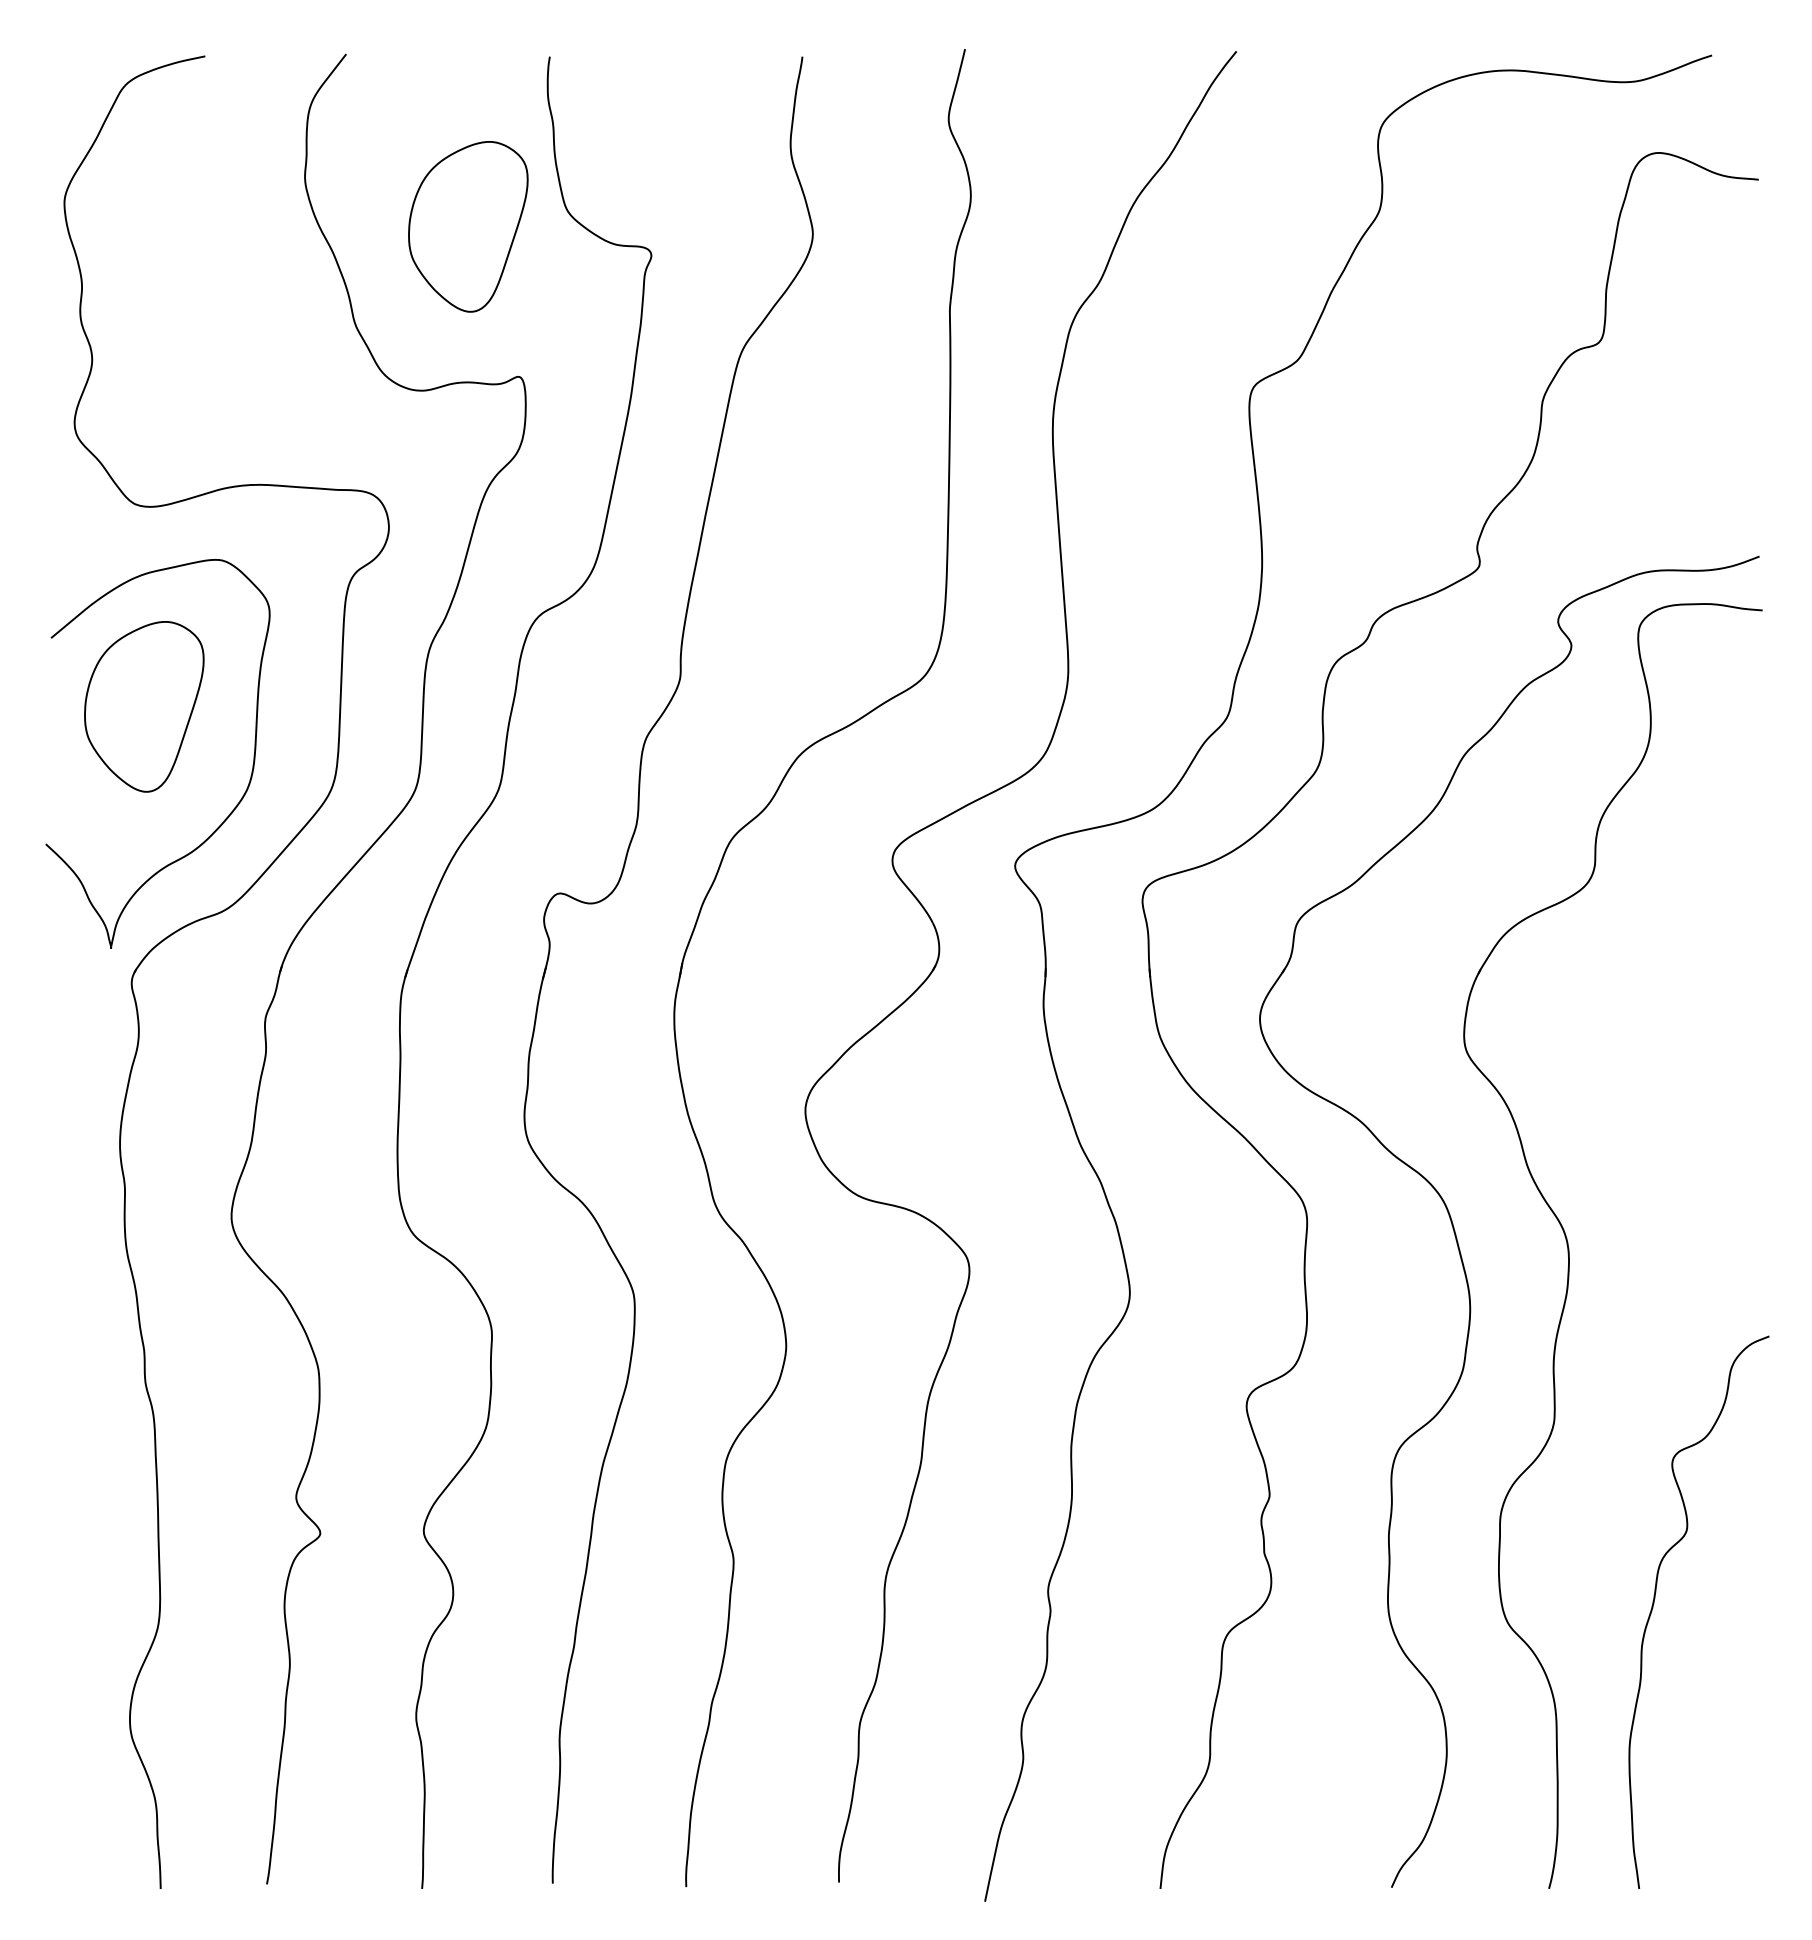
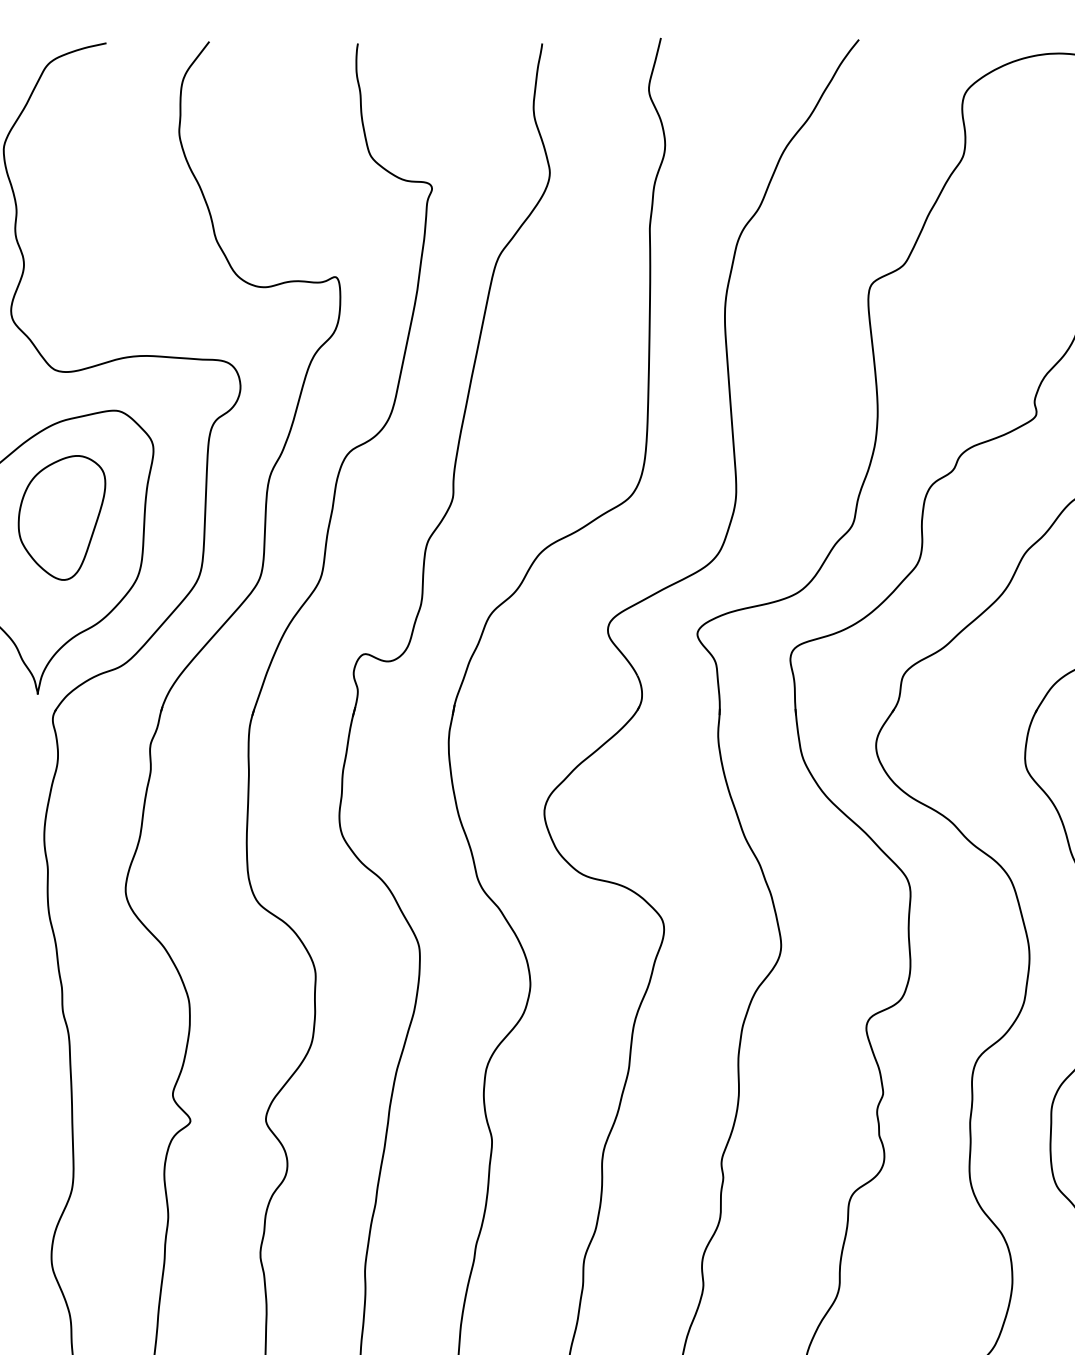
part: (468, 226) -> (298, 167), removed

